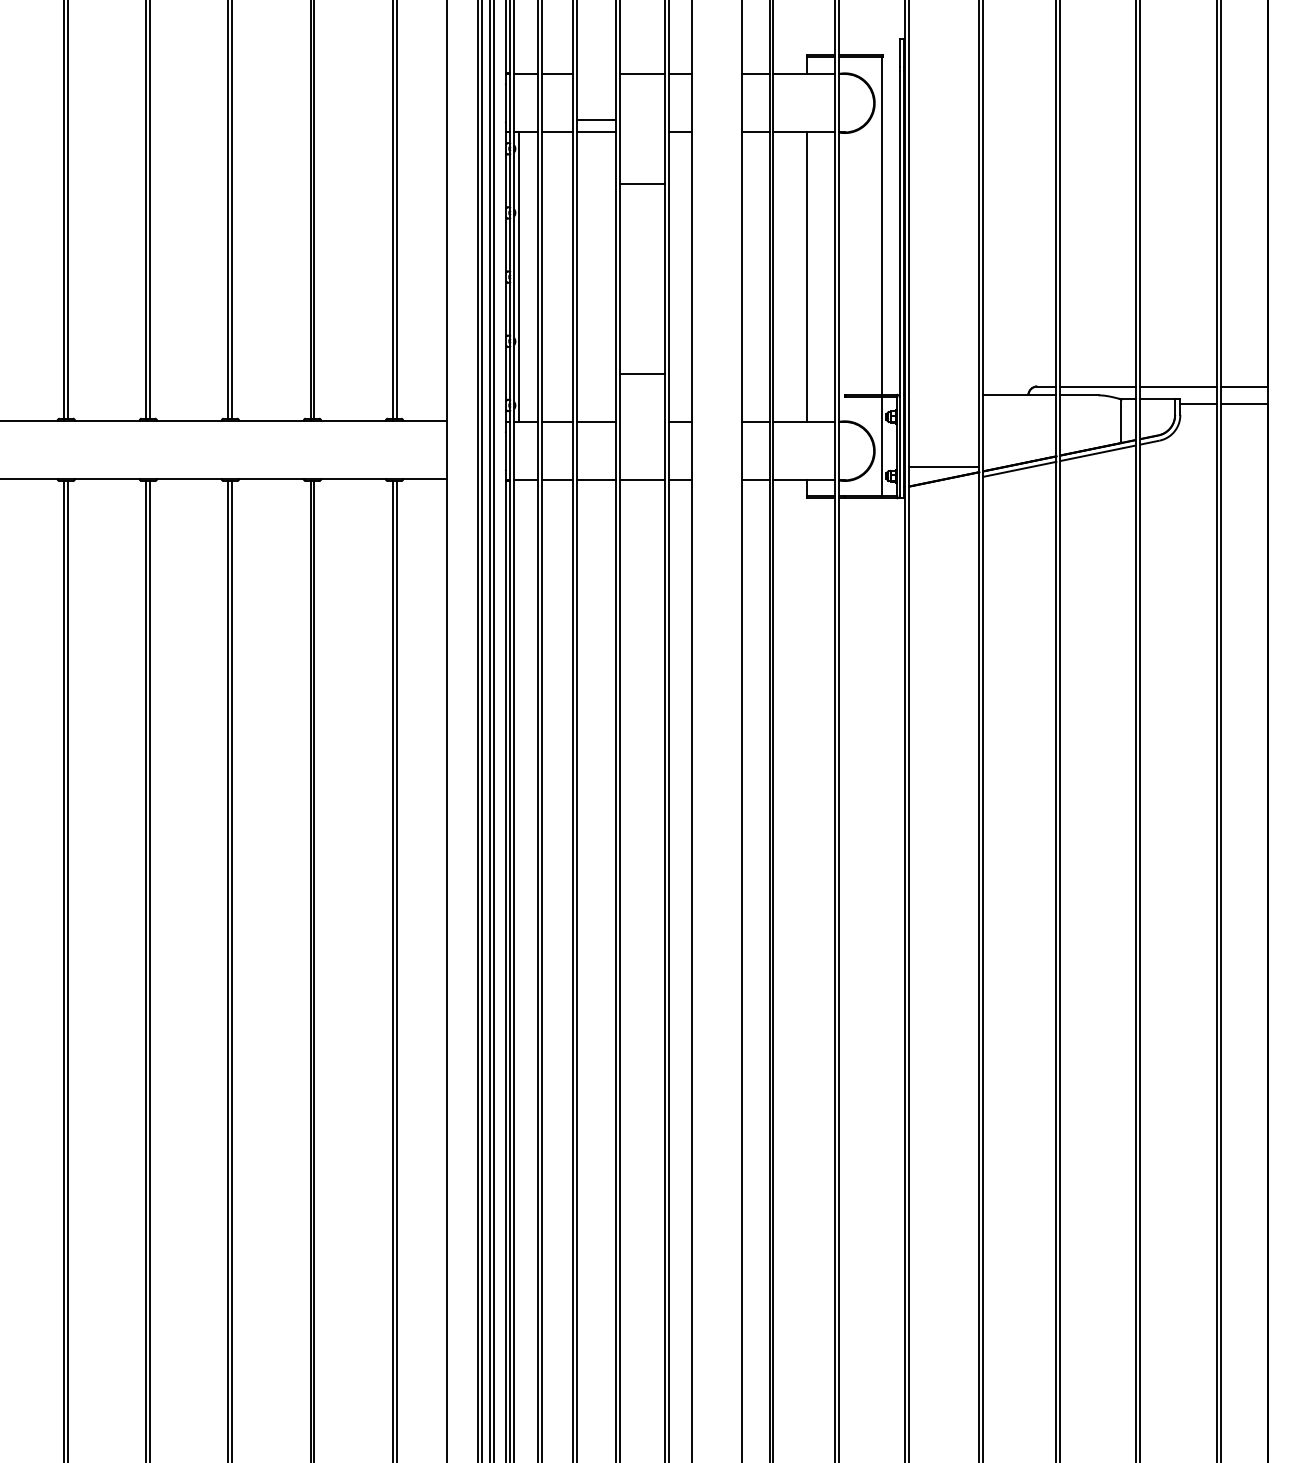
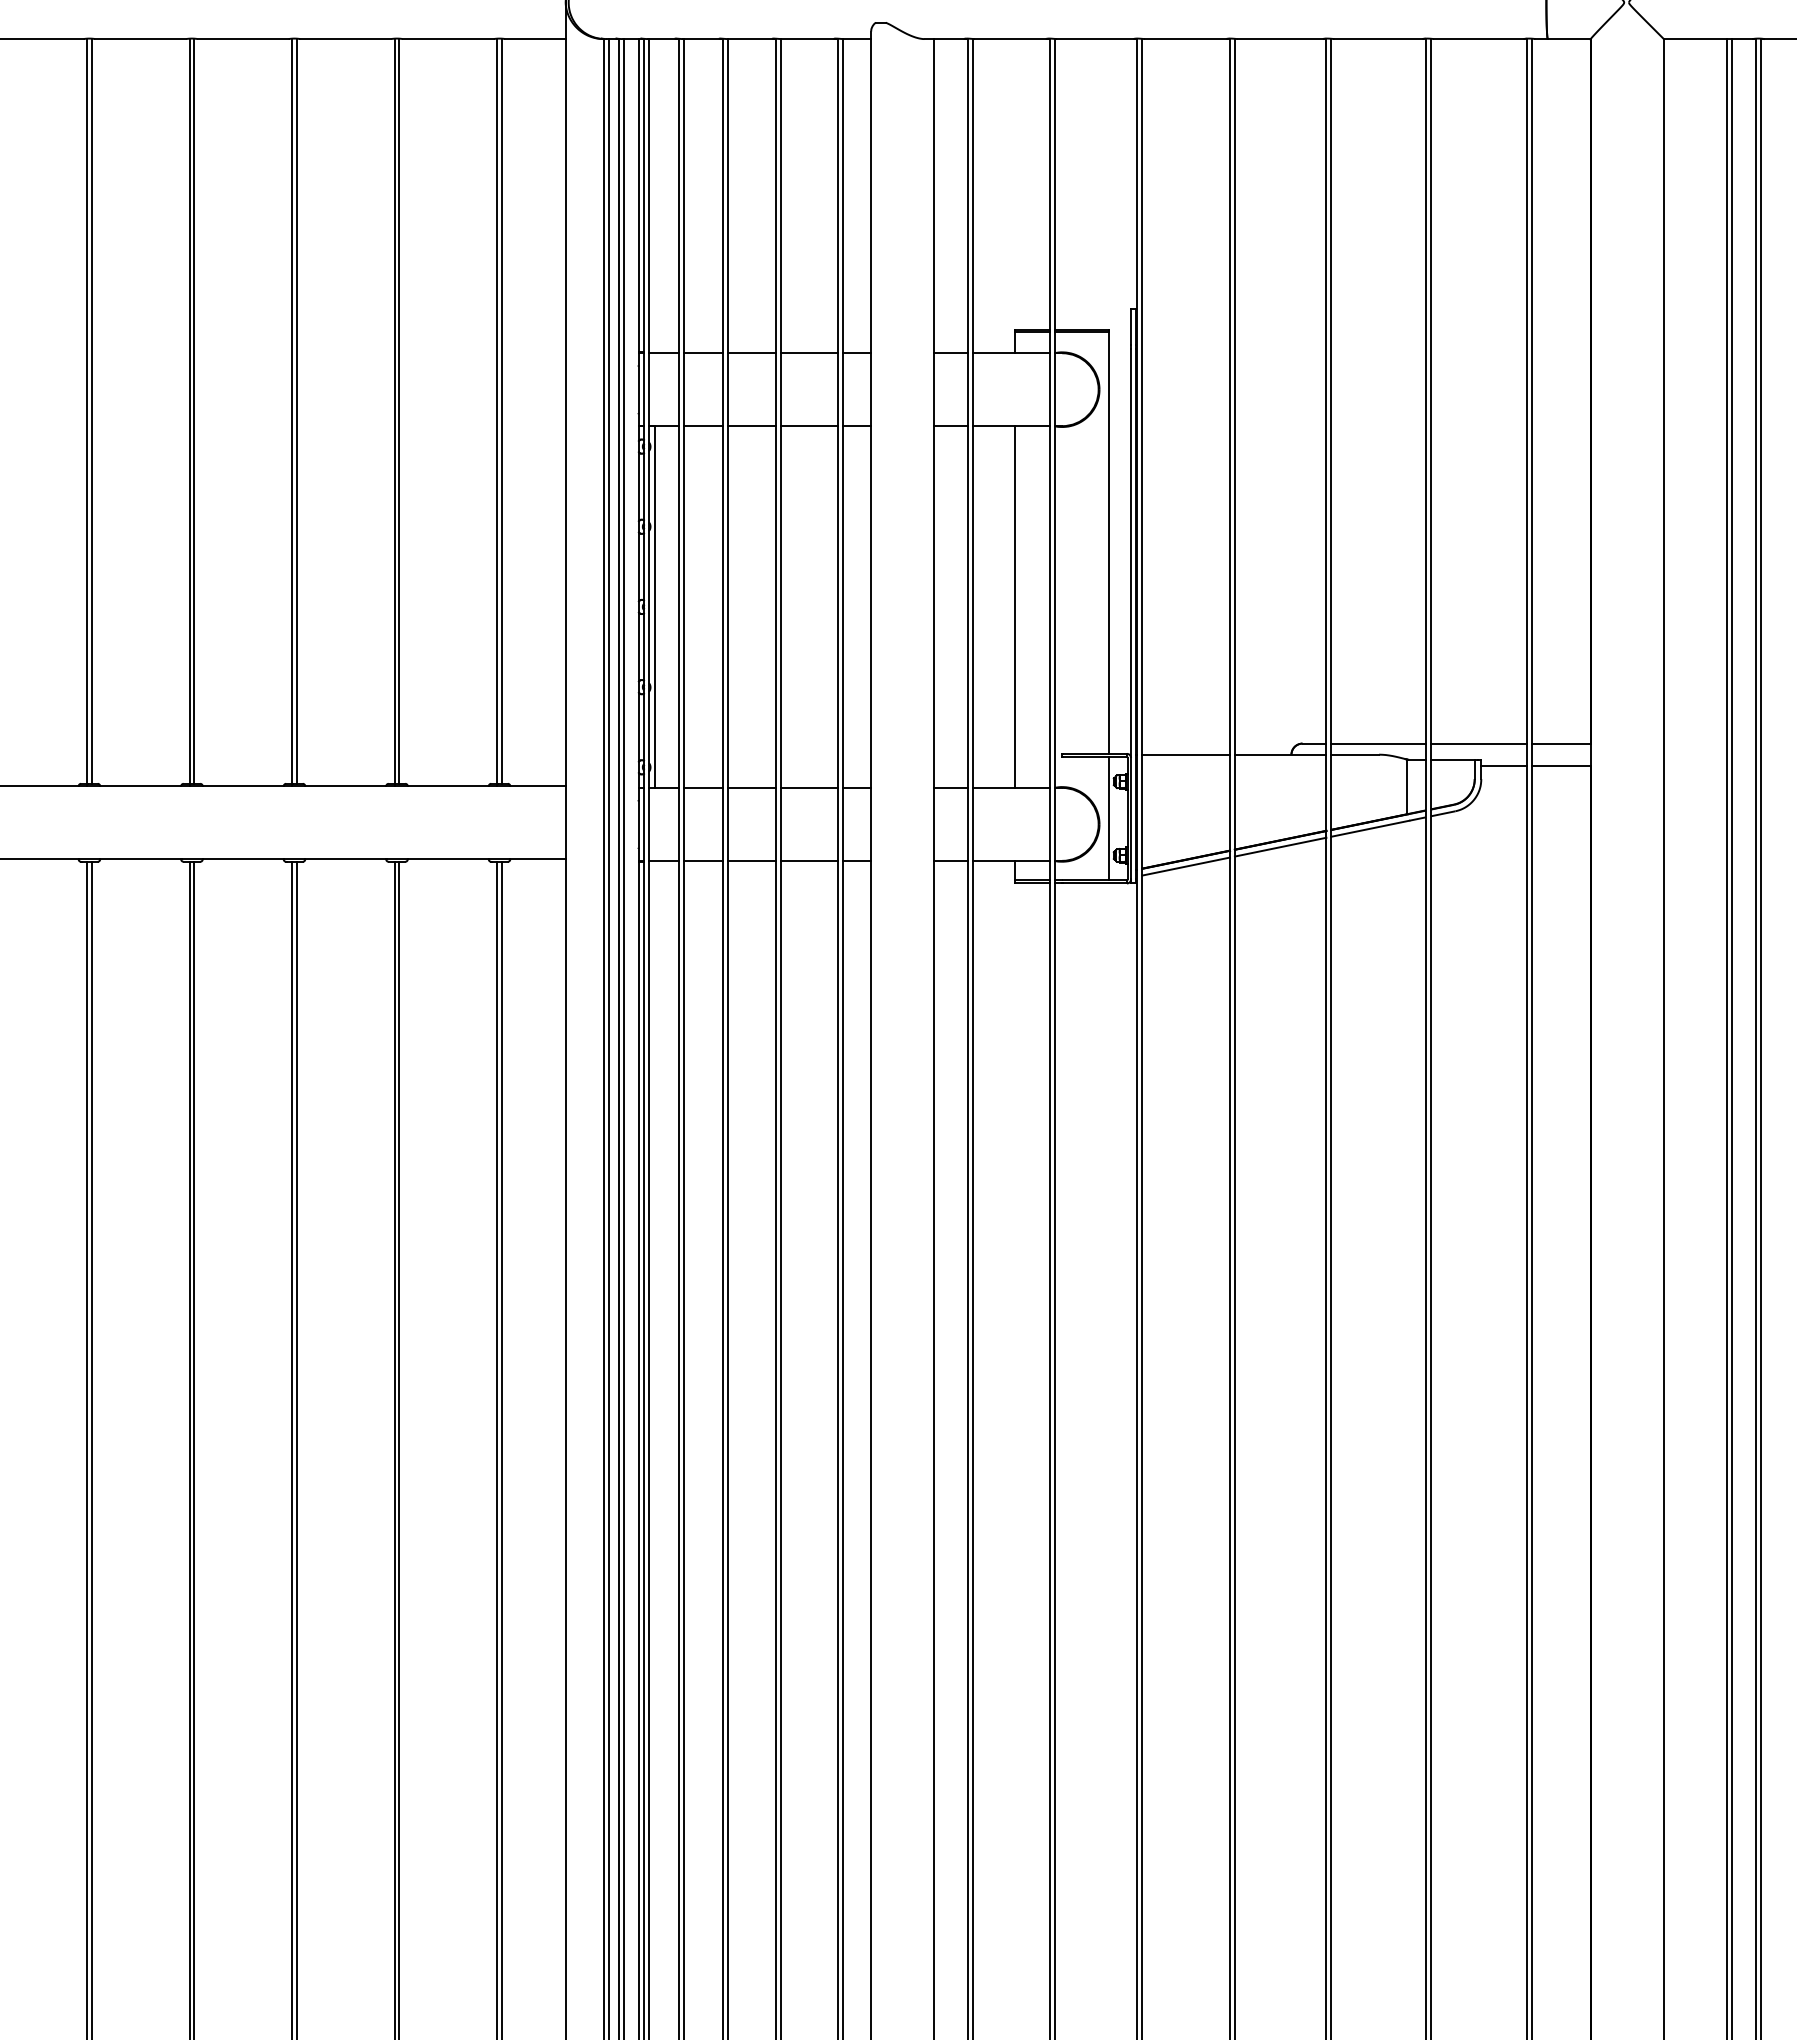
line: (596, 119) -> (751, 353), moved
line: (641, 184) -> (808, 426), moved
line: (641, 373) -> (808, 787), moved
line: (943, 467) -> (1185, 754), moved
line: (943, 484) -> (1185, 866), added

